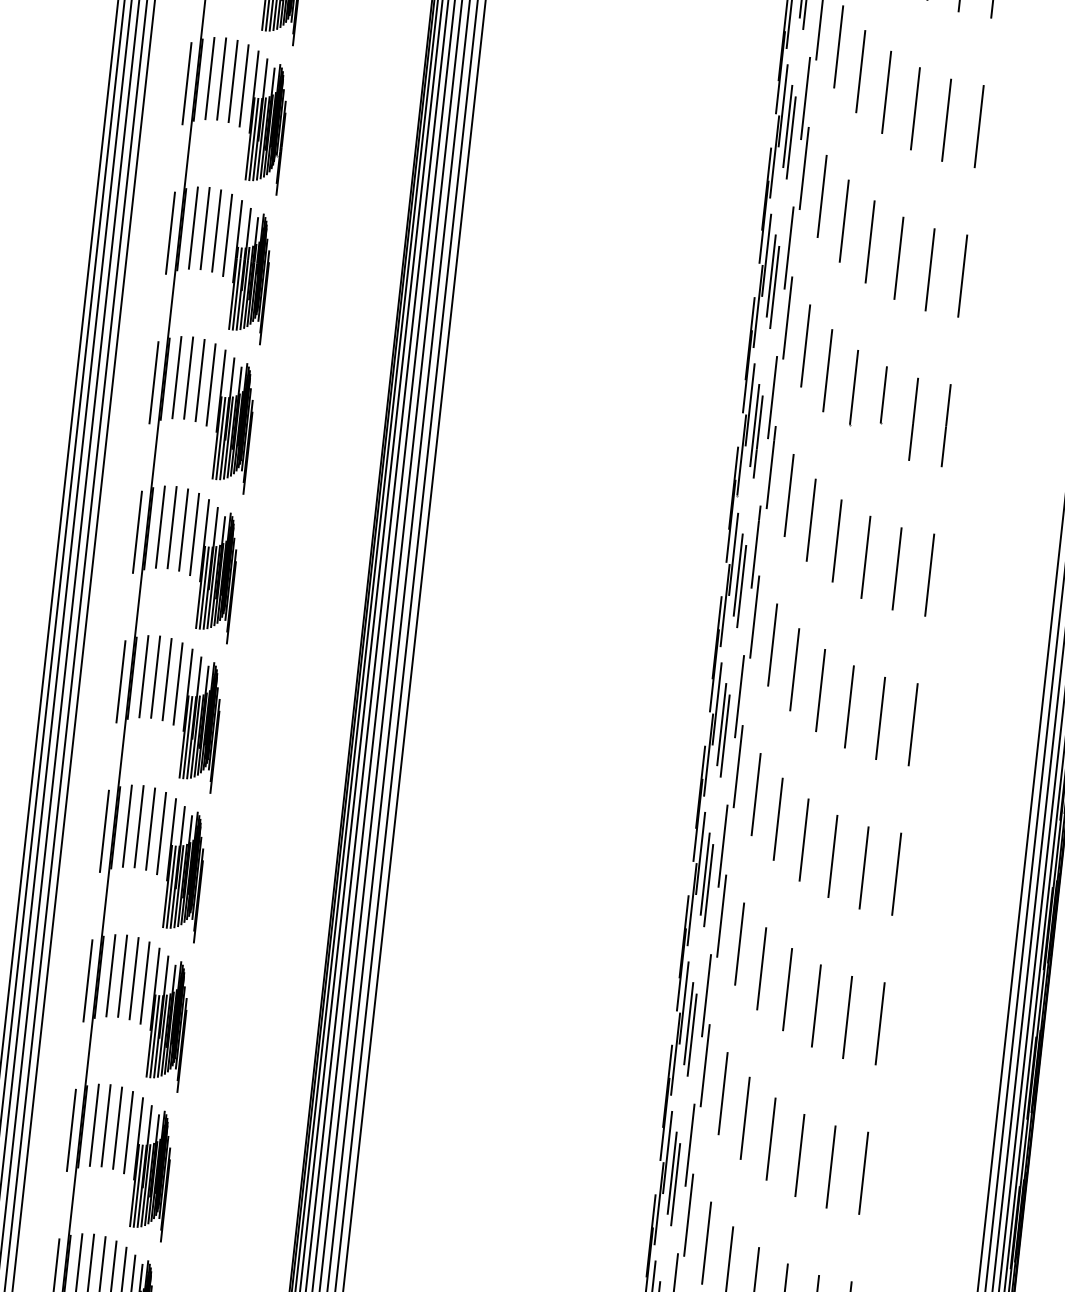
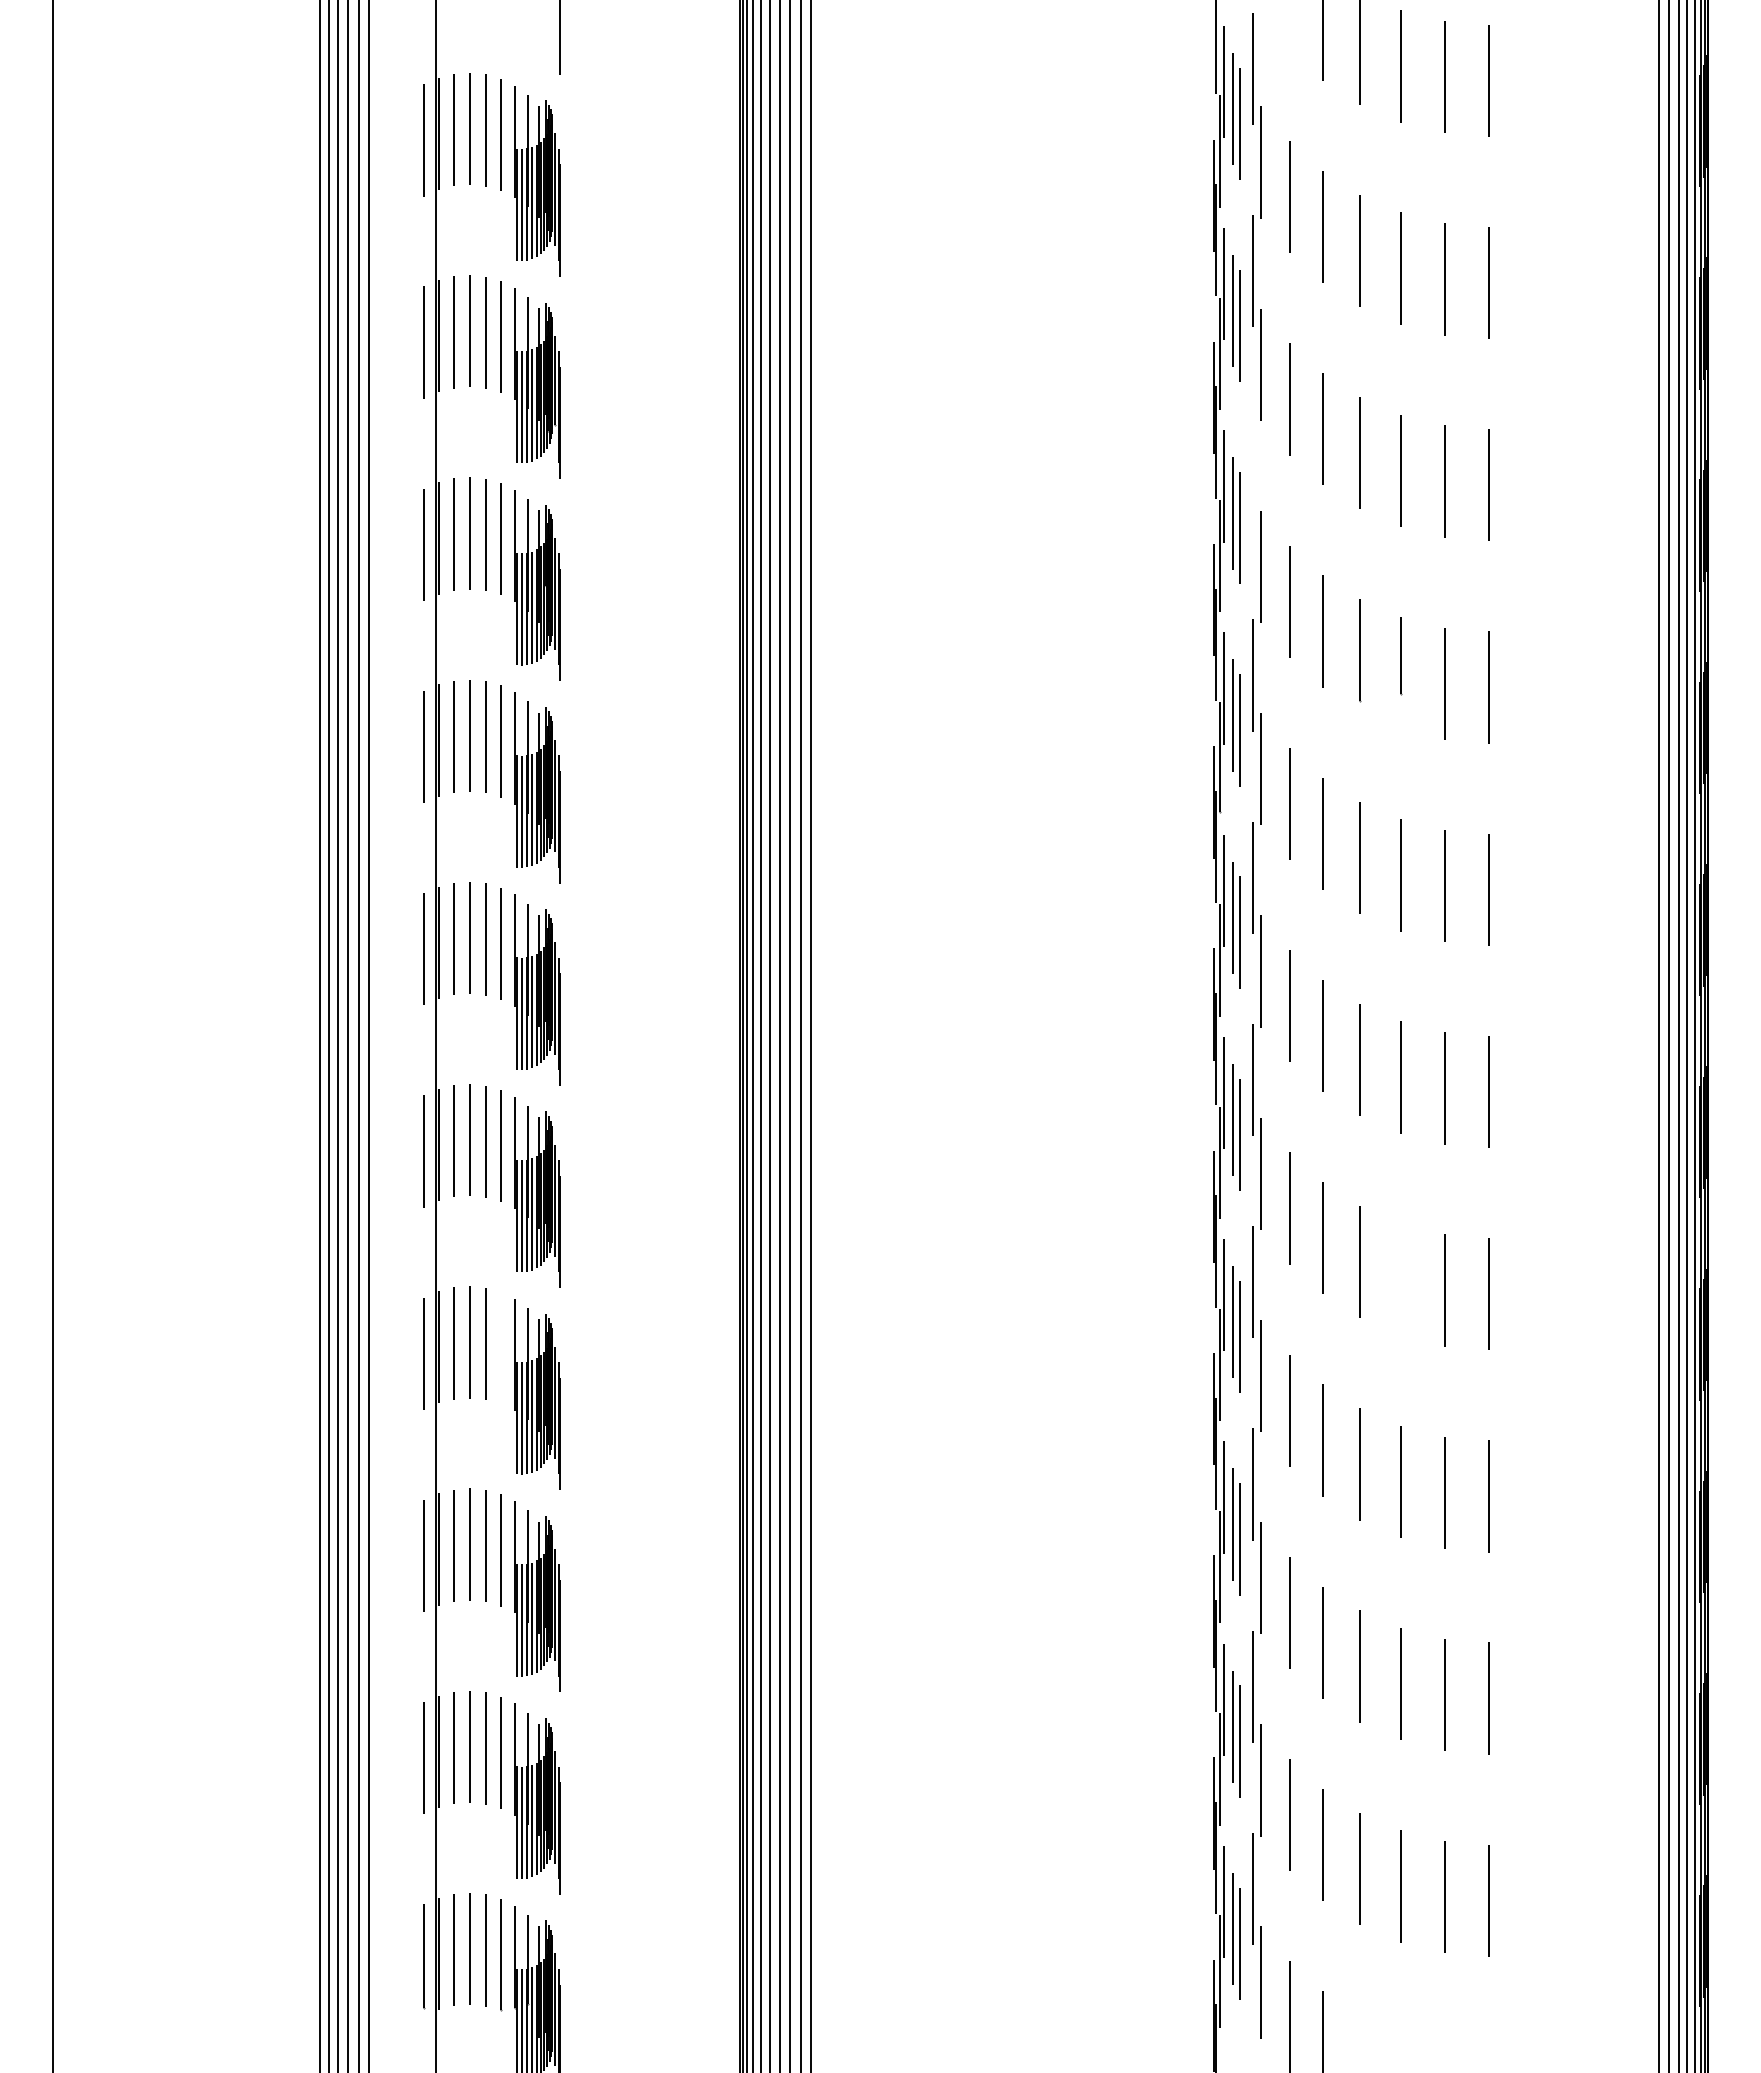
line: (788, 248) -> (1252, 473), removed
line: (161, 833) -> (500, 1348), removed
line: (832, 856) -> (1400, 1279), removed

